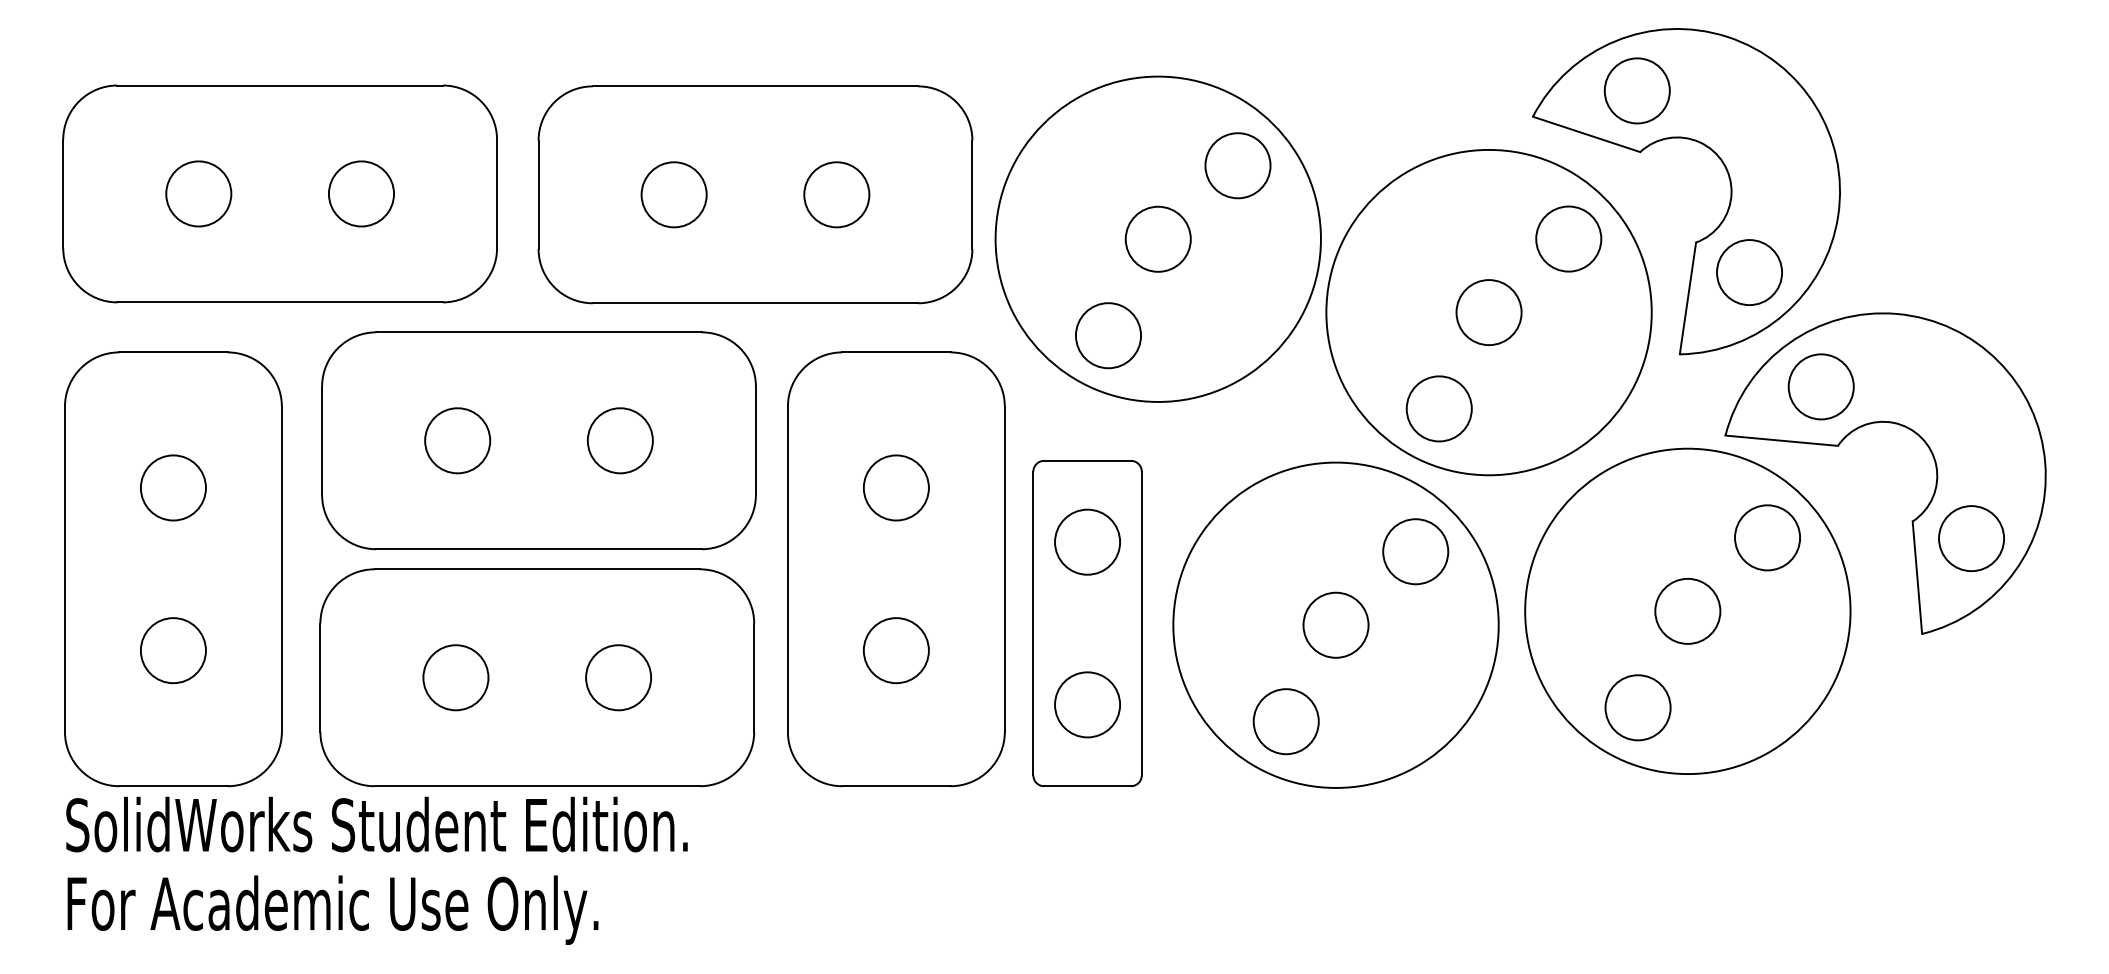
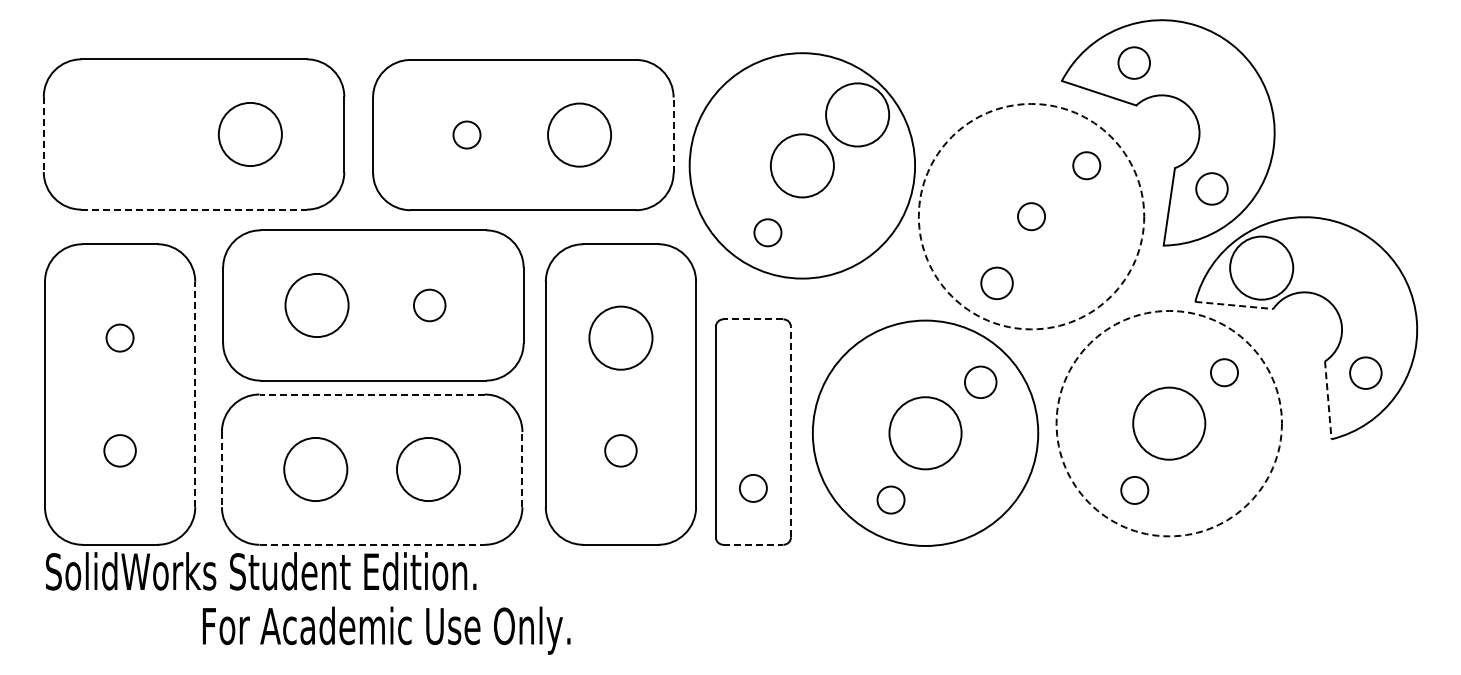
circle: (1636, 90) -> (1133, 62), size x0.7
circle: (1237, 165) -> (857, 114), size x1.4
line: (62, 193) -> (43, 134), solid -> dashed
circle: (198, 193) -> (137, 134), removed
circle: (361, 193) -> (250, 134), size x1.4
circle: (673, 193) -> (466, 134), size x0.6
circle: (836, 193) -> (579, 134), size x1.4
line: (972, 195) -> (673, 135), solid -> dashed
circle: (1156, 238) -> (801, 165), size x1.4
circle: (1568, 238) -> (1086, 165), size x0.6
circle: (1748, 271) -> (1211, 188), size x0.7
line: (280, 302) -> (194, 209), solid -> dashed
circle: (1488, 312) -> (1031, 216), size x0.6
circle: (1488, 312) -> (1031, 216), solid -> dashed
circle: (1107, 335) -> (767, 232), size x0.6
circle: (1820, 385) -> (1261, 267), size x1.4
circle: (1438, 407) -> (996, 282), size x0.7
circle: (456, 440) -> (316, 305), size x1.4
circle: (620, 440) -> (429, 305), size x0.7
line: (1782, 440) -> (1234, 305), solid -> dashed
line: (1086, 461) -> (752, 319), solid -> dashed
circle: (172, 487) -> (119, 337), size x0.6
circle: (895, 487) -> (620, 337), size x1.4
circle: (1767, 537) -> (1224, 372), size x0.6
circle: (1971, 537) -> (1365, 372), size x0.7
circle: (1087, 541) -> (753, 375), removed
circle: (1415, 550) -> (980, 381), size x0.7
line: (282, 569) -> (195, 394), solid -> dashed
line: (537, 569) -> (372, 394), solid -> dashed
line: (1917, 577) -> (1328, 400), solid -> dashed
circle: (1686, 611) -> (1168, 423), size x1.6
circle: (1686, 611) -> (1168, 423), solid -> dashed
line: (1141, 622) -> (790, 431), solid -> dashed
circle: (1335, 624) -> (925, 432), size x1.6
circle: (172, 650) -> (119, 450), size x0.7
circle: (895, 650) -> (620, 450), size x0.7
line: (319, 677) -> (221, 469), solid -> dashed
circle: (455, 677) -> (315, 469), size x1.4
circle: (618, 677) -> (428, 469), size x1.4
line: (754, 677) -> (522, 469), solid -> dashed
circle: (1086, 703) -> (752, 487), size x0.6
circle: (1637, 707) -> (1134, 490), size x0.6
circle: (1285, 720) -> (890, 499), size x0.6
line: (537, 785) -> (372, 544), solid -> dashed
line: (1087, 785) -> (753, 544), solid -> dashed
text: (332, 909) -> (386, 630), moved

